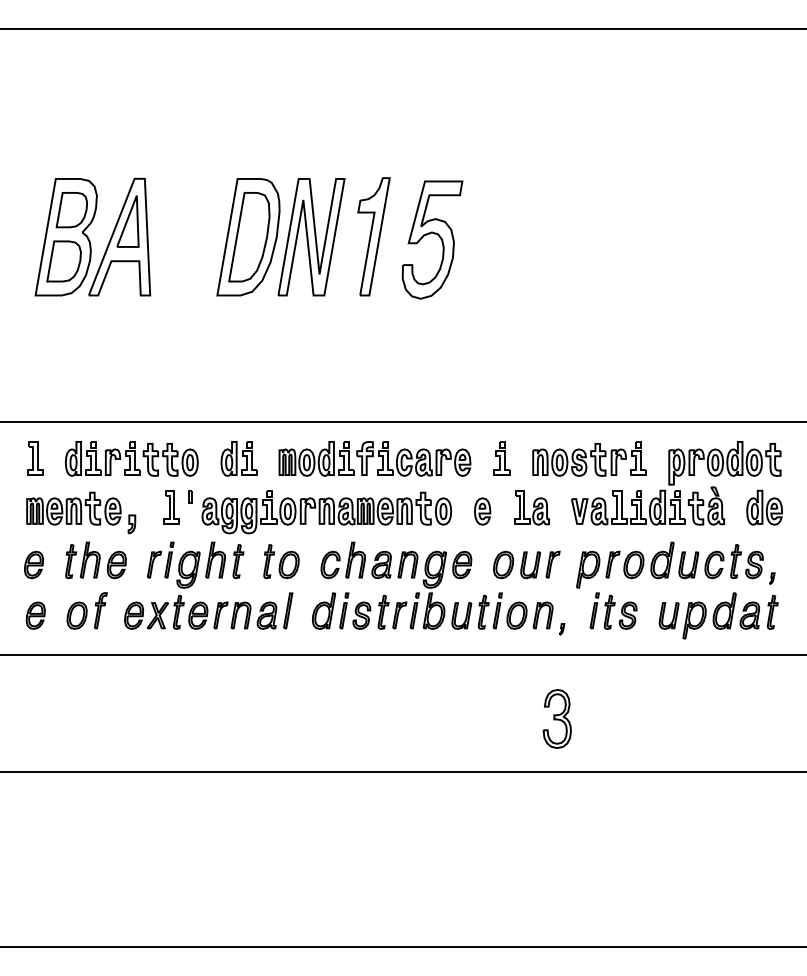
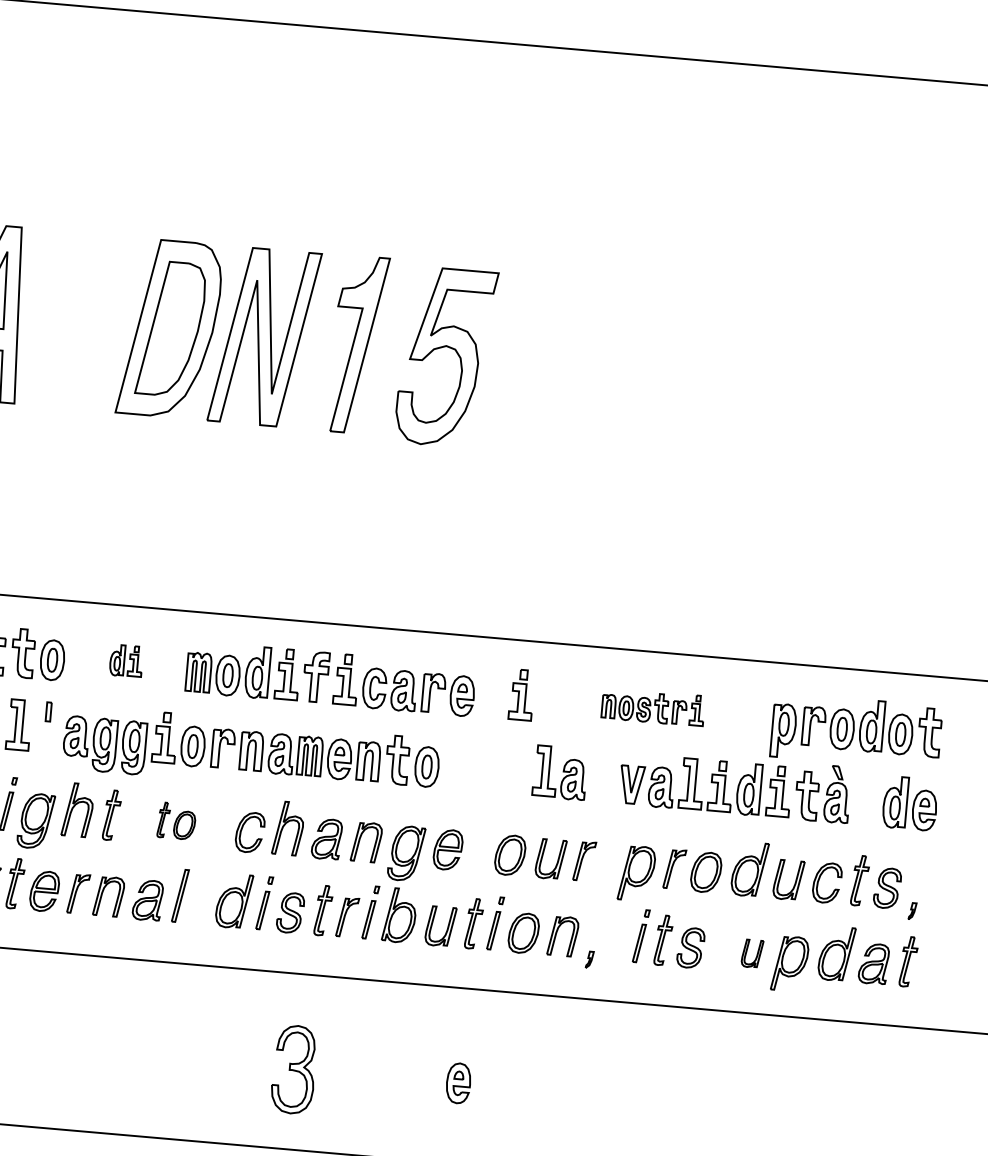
part: (238, 458) -> (125, 660), size x0.6
part: (589, 458) -> (653, 706), size x0.6
part: (482, 511) -> (458, 1083), moved
part: (281, 561) -> (176, 820), size x0.7
part: (668, 615) -> (751, 952), size x0.7
part: (556, 718) -> (293, 1068), moved

